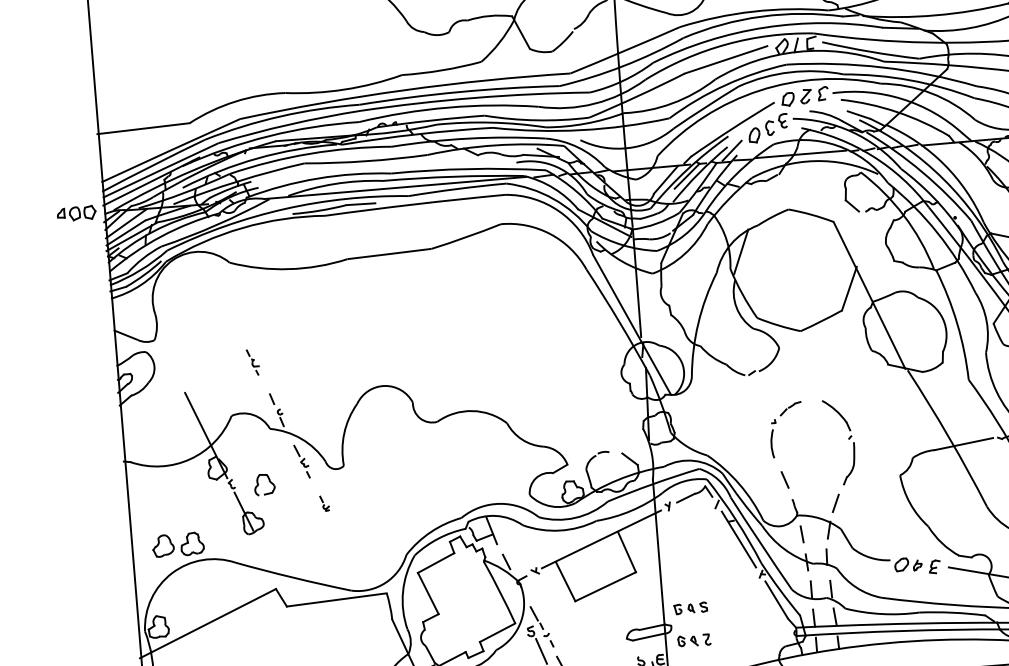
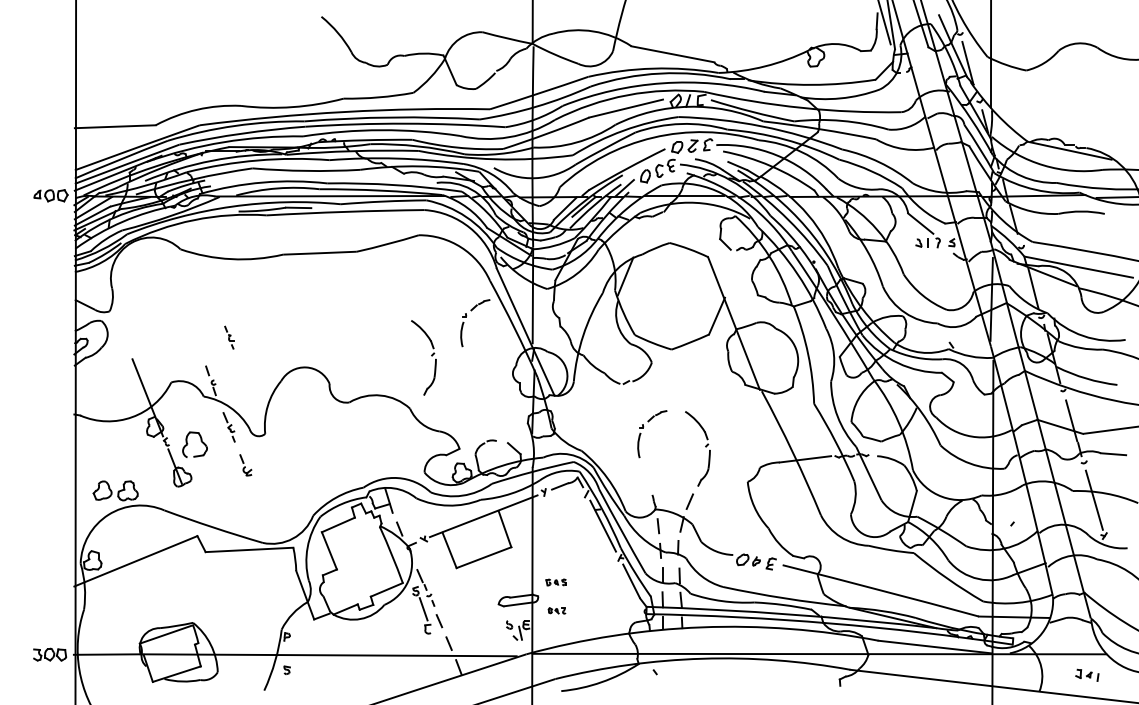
part: (563, 313) -> (466, 317), added
part: (526, 361) -> (431, 356), added
part: (252, 362) -> (229, 337), moved
line: (785, 479) -> (647, 477), removed
part: (264, 484) -> (194, 444), size x1.4
part: (324, 503) -> (245, 465), size x1.6
part: (689, 608) -> (555, 582), size x0.7
part: (693, 640) -> (556, 610), size x0.6

